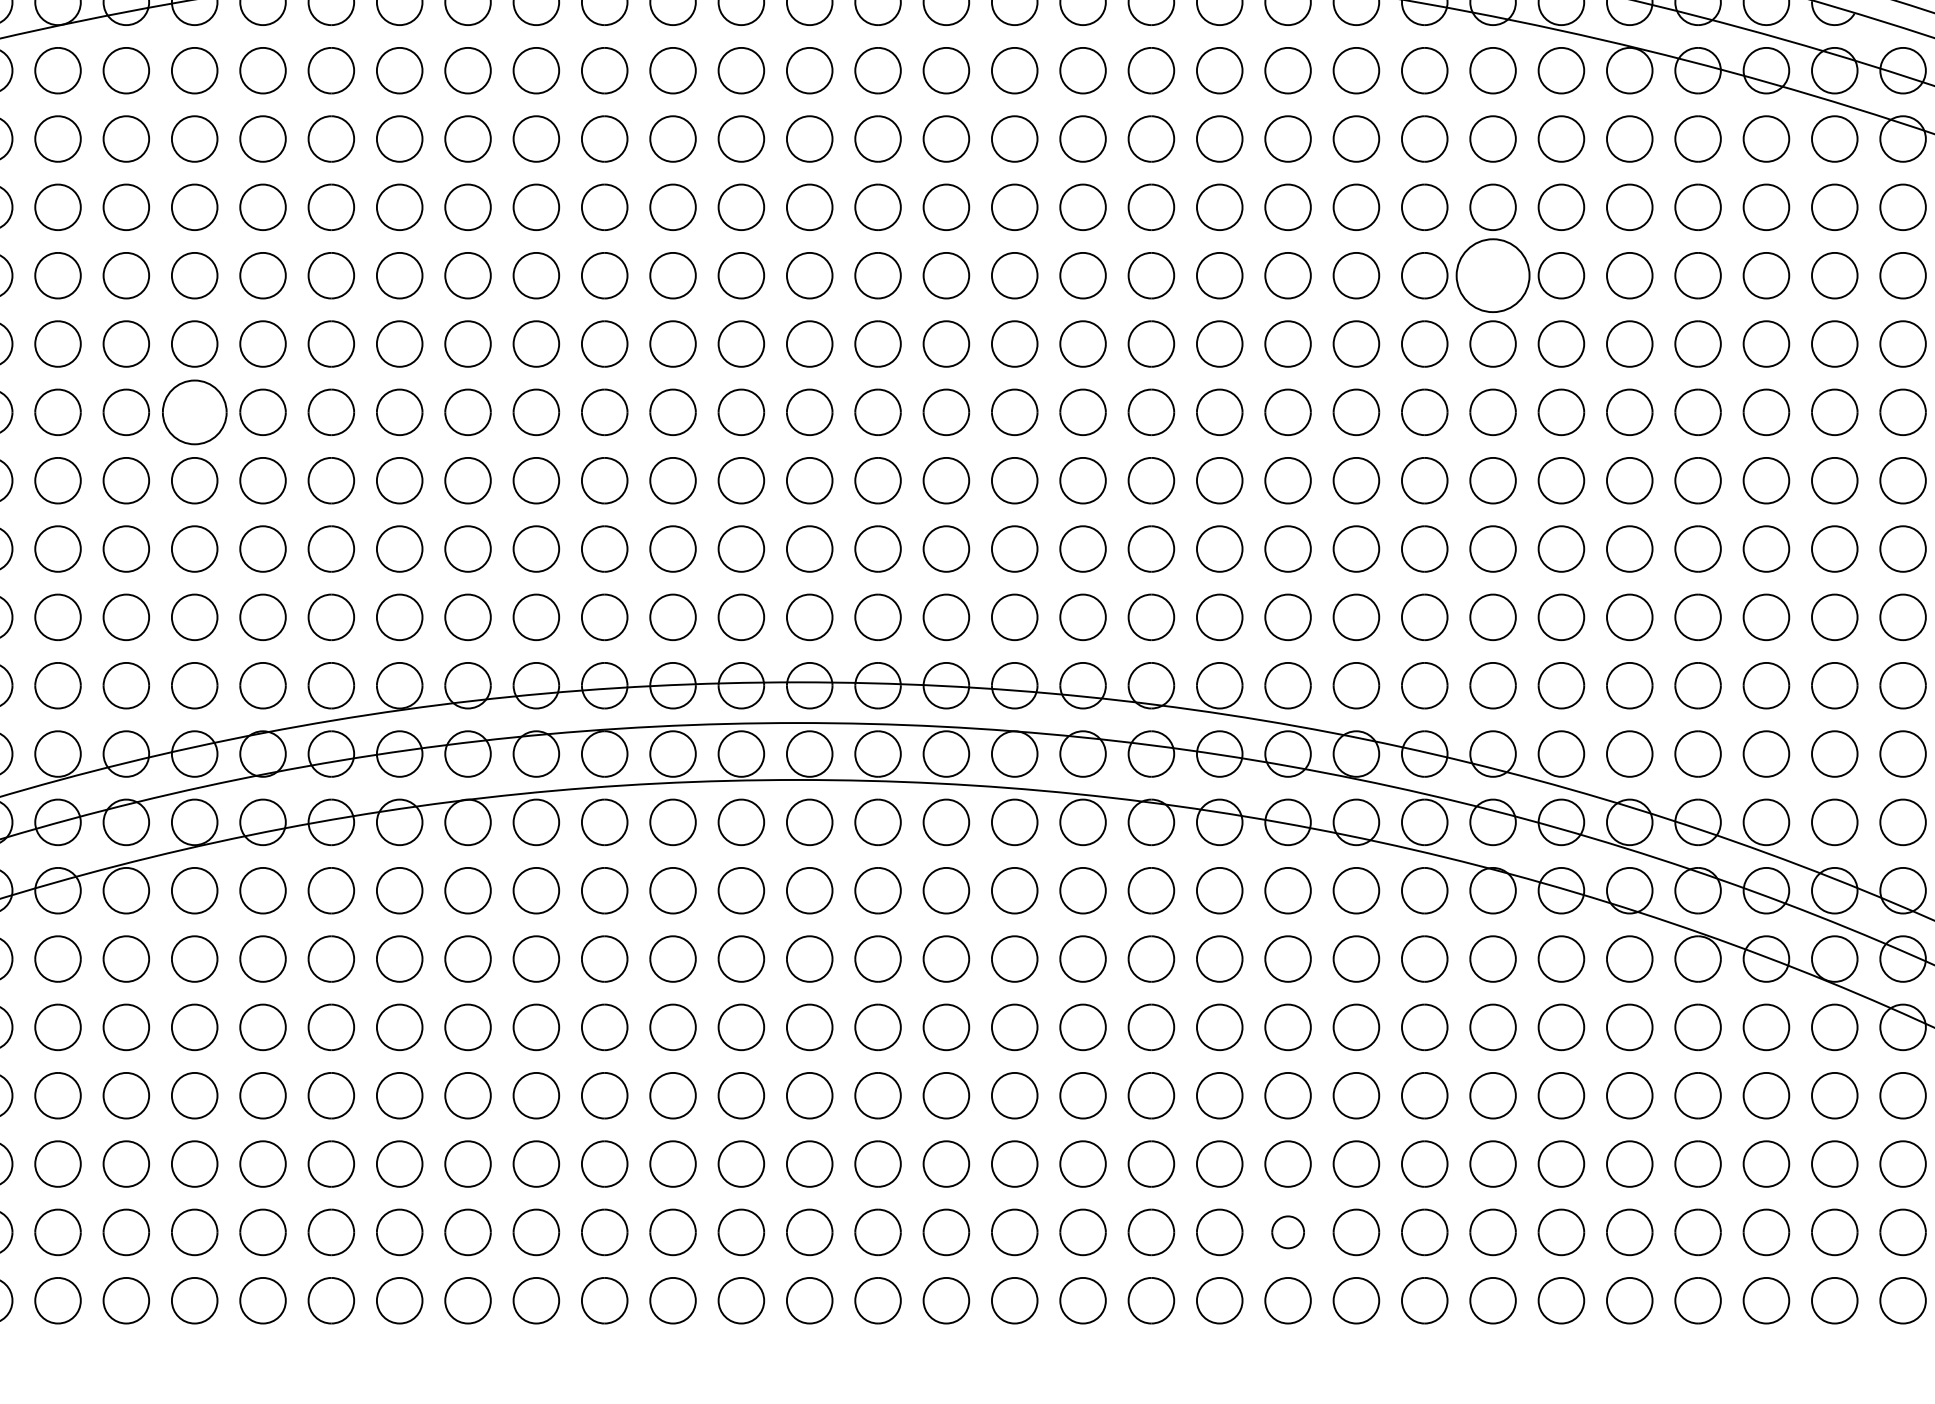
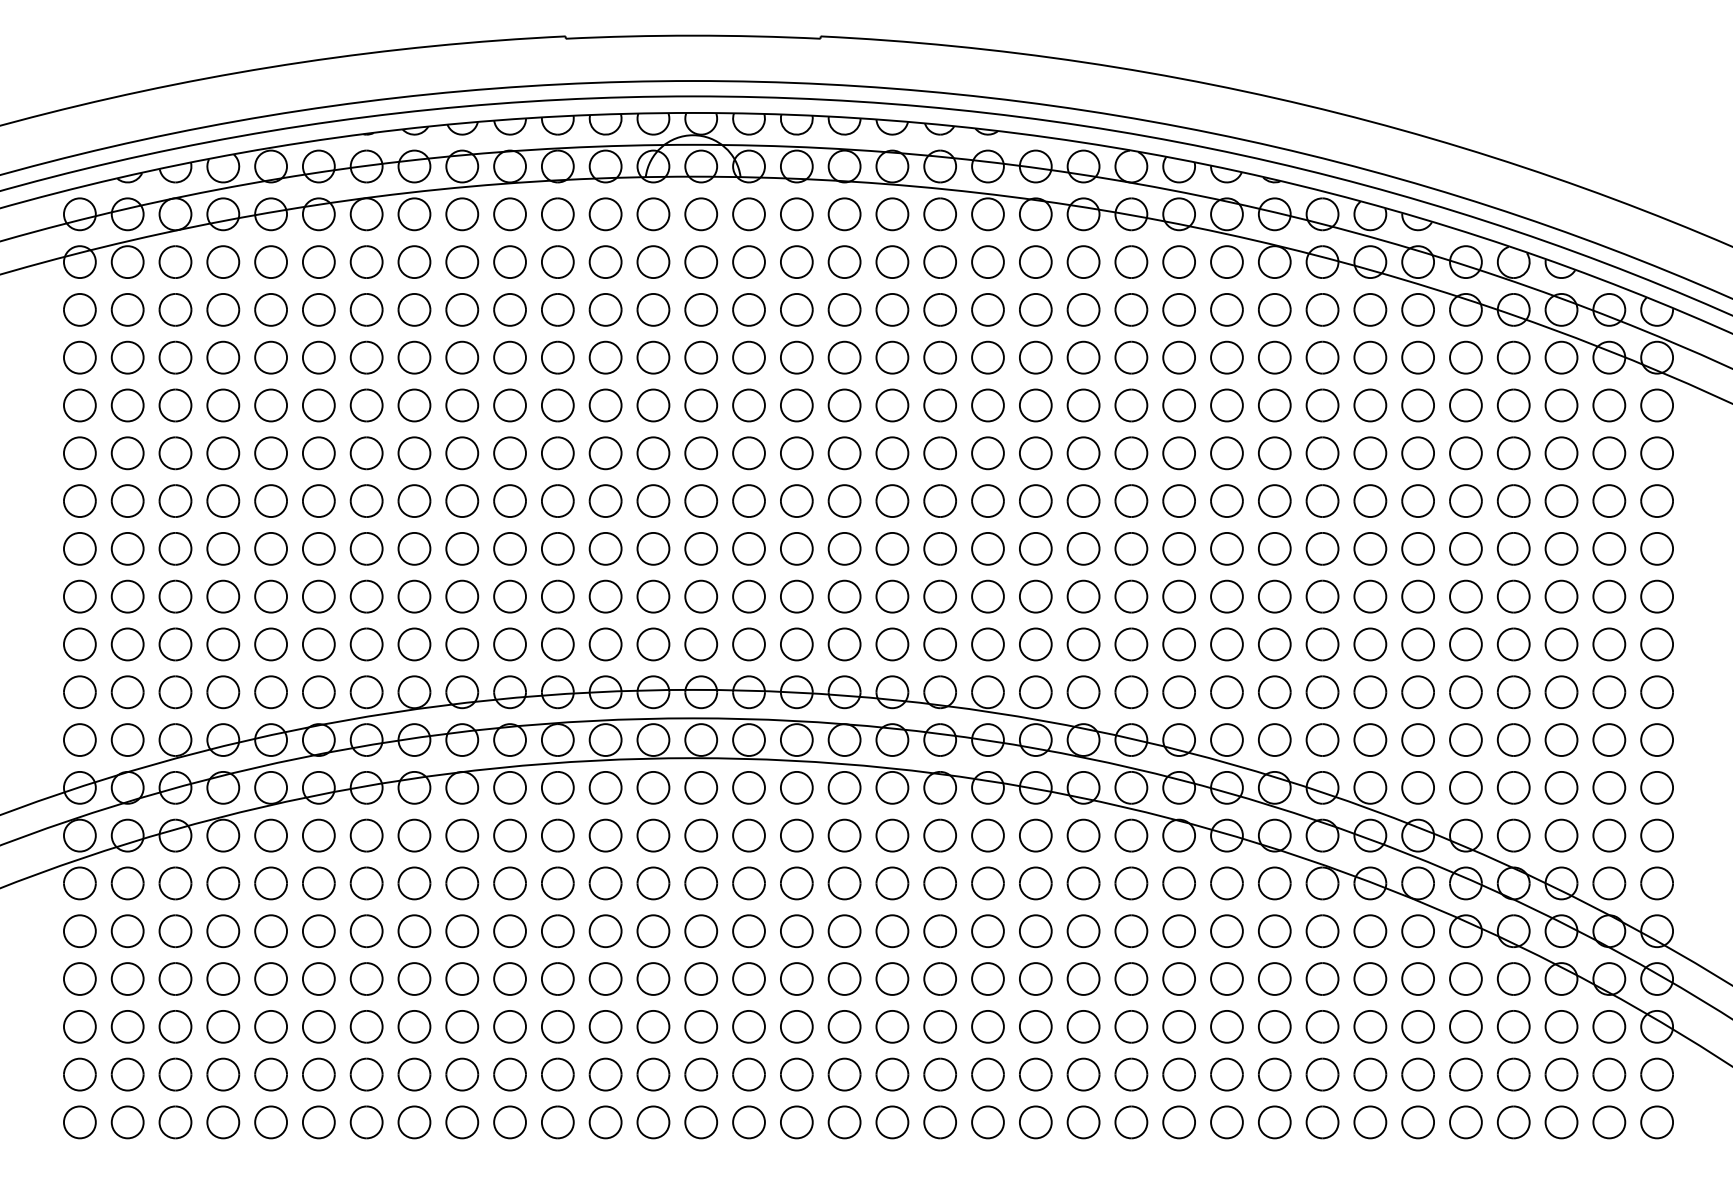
circle: (1493, 275) -> (1179, 405), size x0.62
part: (193, 411) -> (270, 500), size x0.71
part: (1287, 1232) -> (1035, 1074), size x1.43

